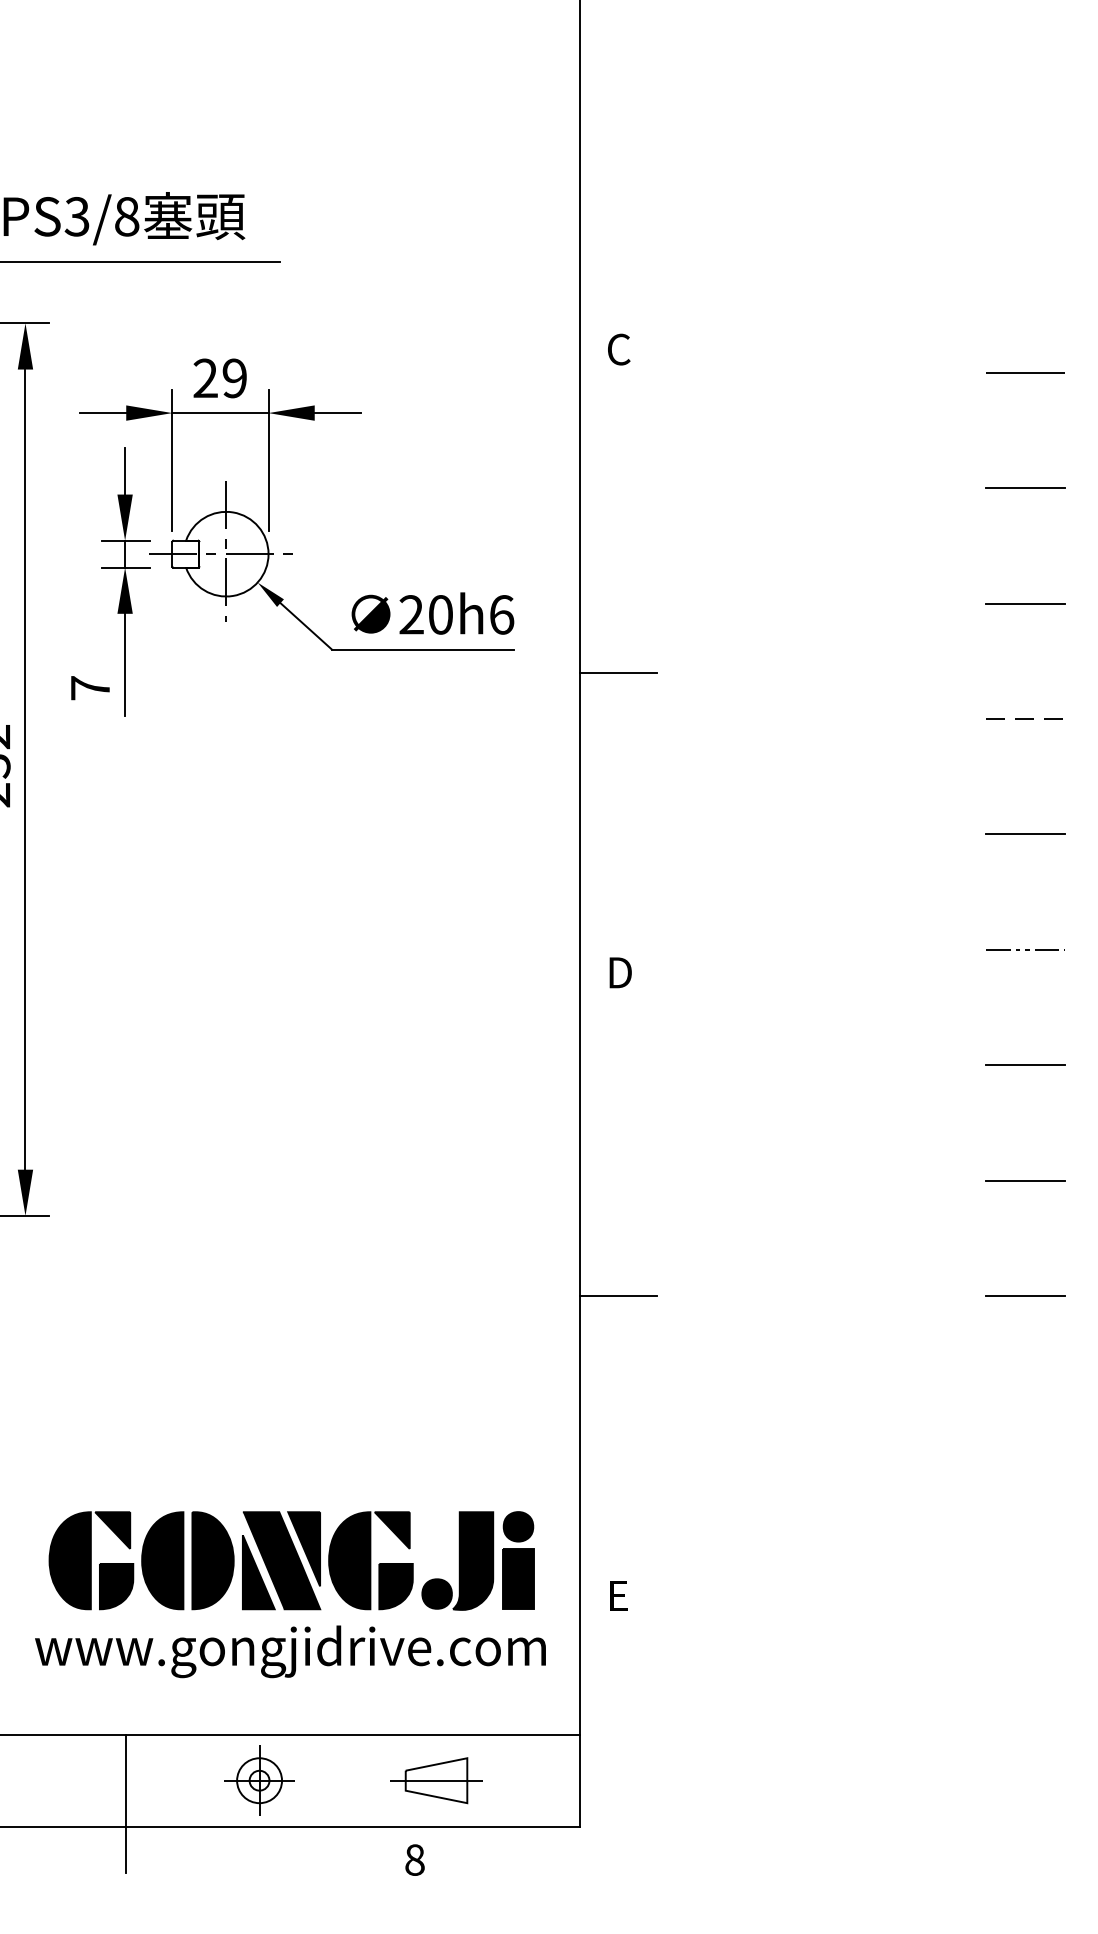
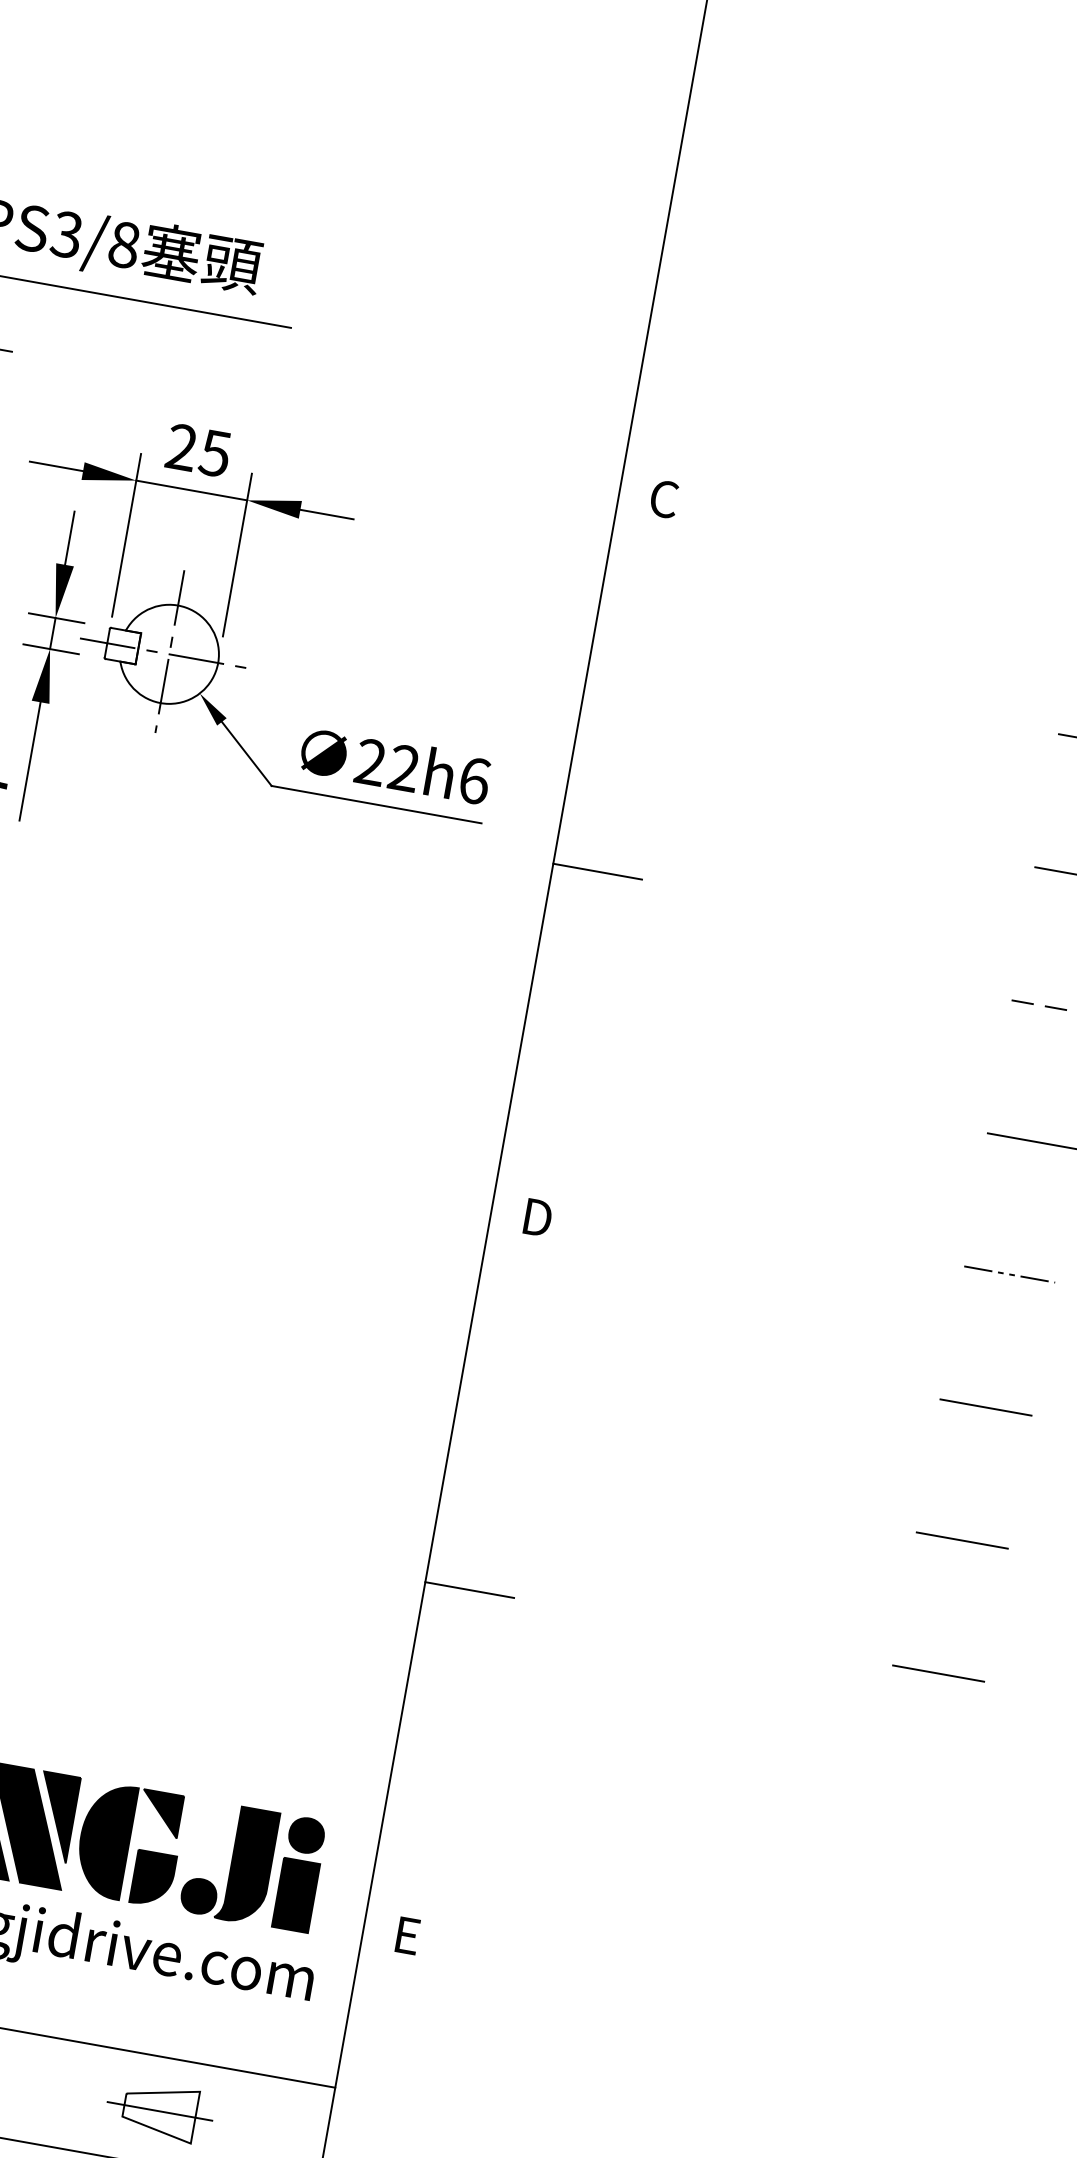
text: (234, 378) -> (215, 453), 29 -> 25
text: (440, 614) -> (404, 767), 20h6 -> 22h6

